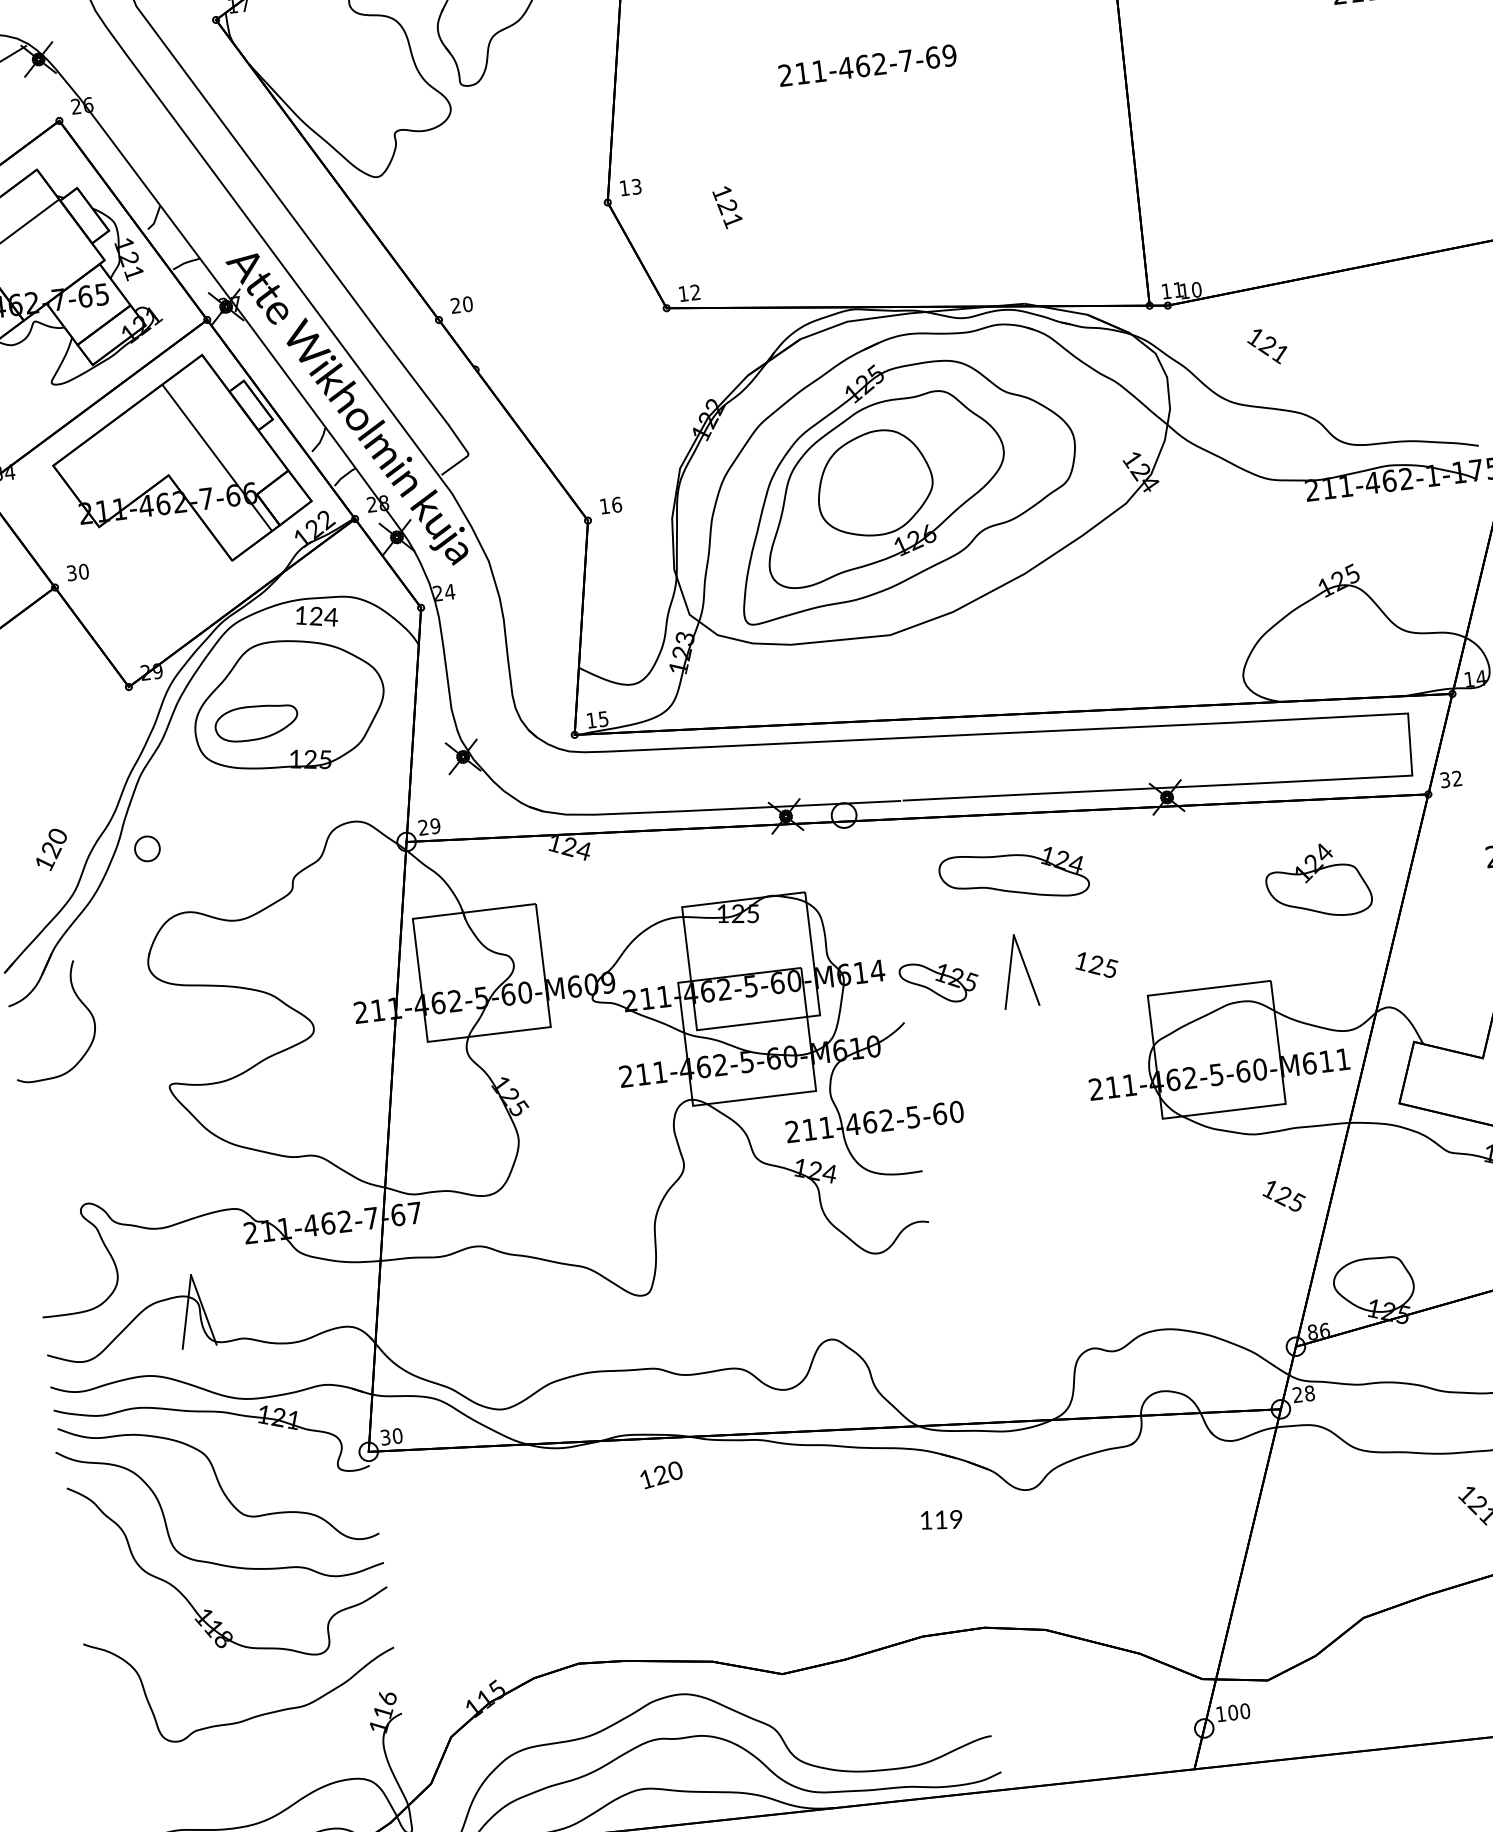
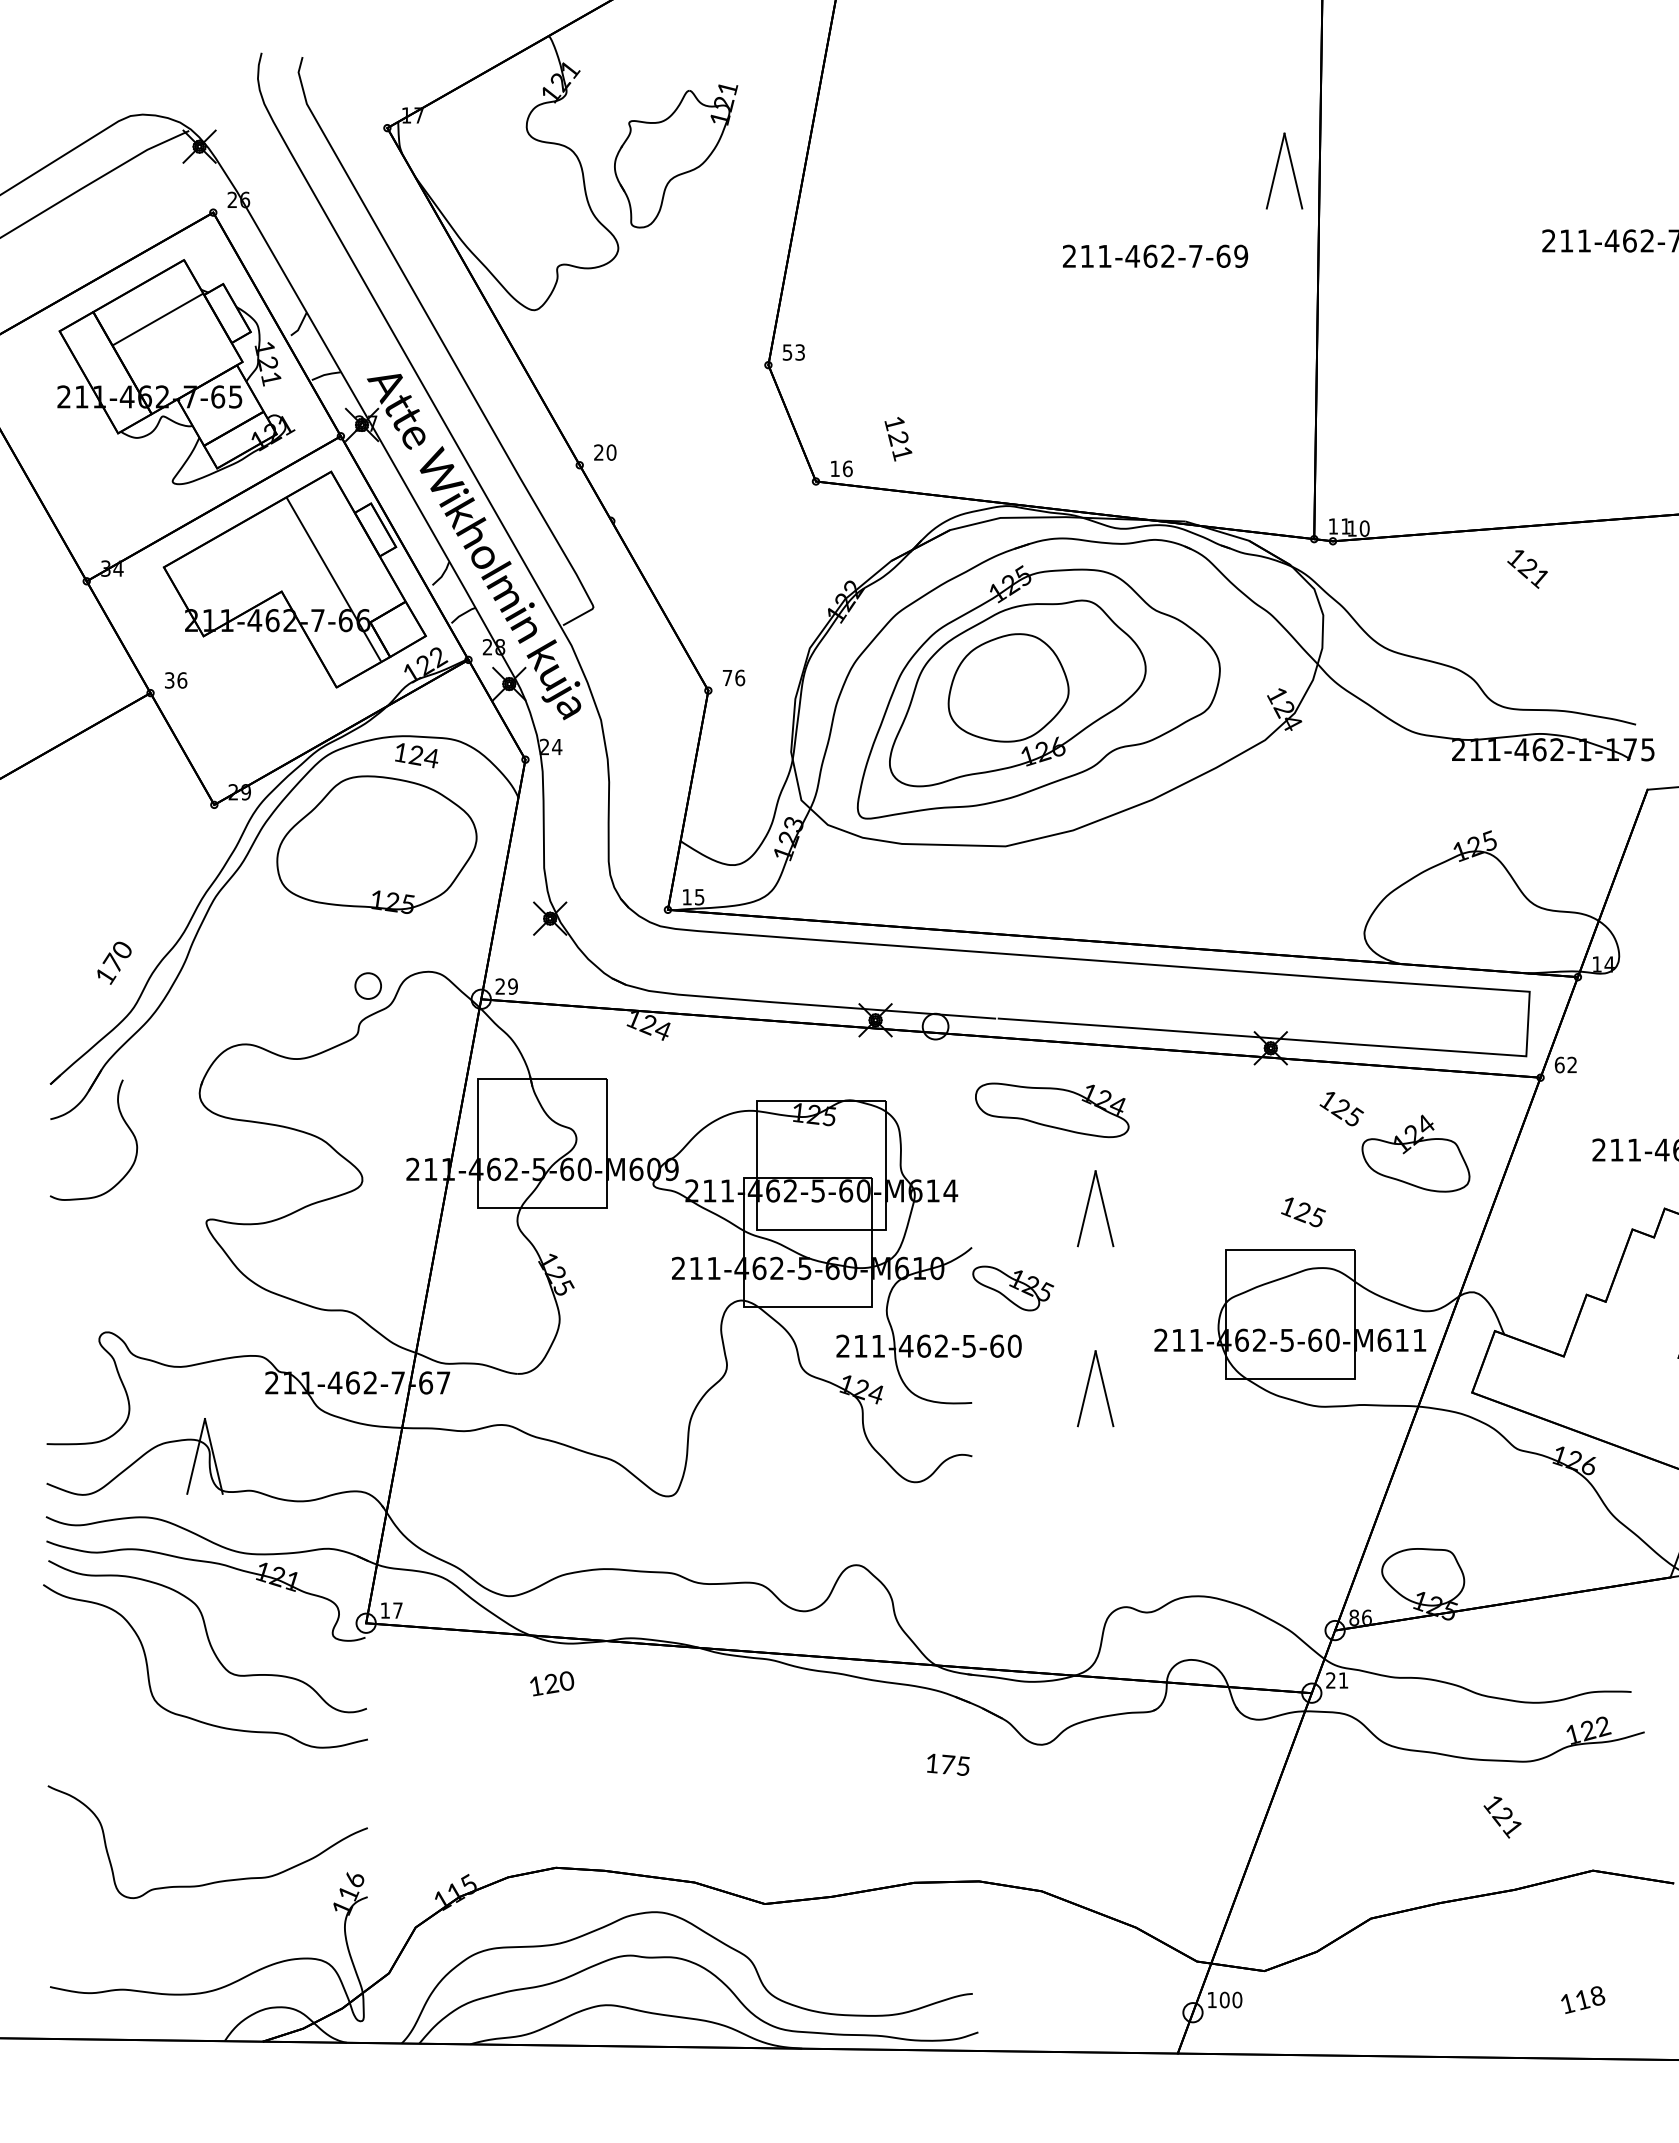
text: (867, 64) -> (1155, 255), moved
text: (624, 188) -> (787, 352), 13 -> 53
text: (727, 207) -> (898, 439), moved
text: (695, 292) -> (847, 468), 12 -> 16
text: (1267, 347) -> (1527, 569), moved
text: (604, 505) -> (727, 677), 16 -> 76
text: (84, 571) -> (182, 680), 30 -> 36
part: (256, 722) -> (341, 857), removed
text: (1444, 779) -> (1559, 1064), 32 -> 62
part: (146, 848) -> (367, 985), moved
text: (50, 849) -> (113, 962), 120 -> 170
part: (1014, 876) -> (1052, 1110), moved
text: (1096, 965) -> (1303, 1212), moved
part: (939, 982) -> (1013, 1288), moved
part: (1031, 1141) -> (1088, 1386), added
text: (1283, 1196) -> (1341, 1109), moved
text: (1309, 1393) -> (1343, 1680), 28 -> 21
text: (391, 1436) -> (391, 1610), 30 -> 17
text: (661, 1474) -> (552, 1683), moved
text: (948, 1518) -> (955, 1764), 119 -> 175
part: (211, 1610) -> (184, 1767), removed

